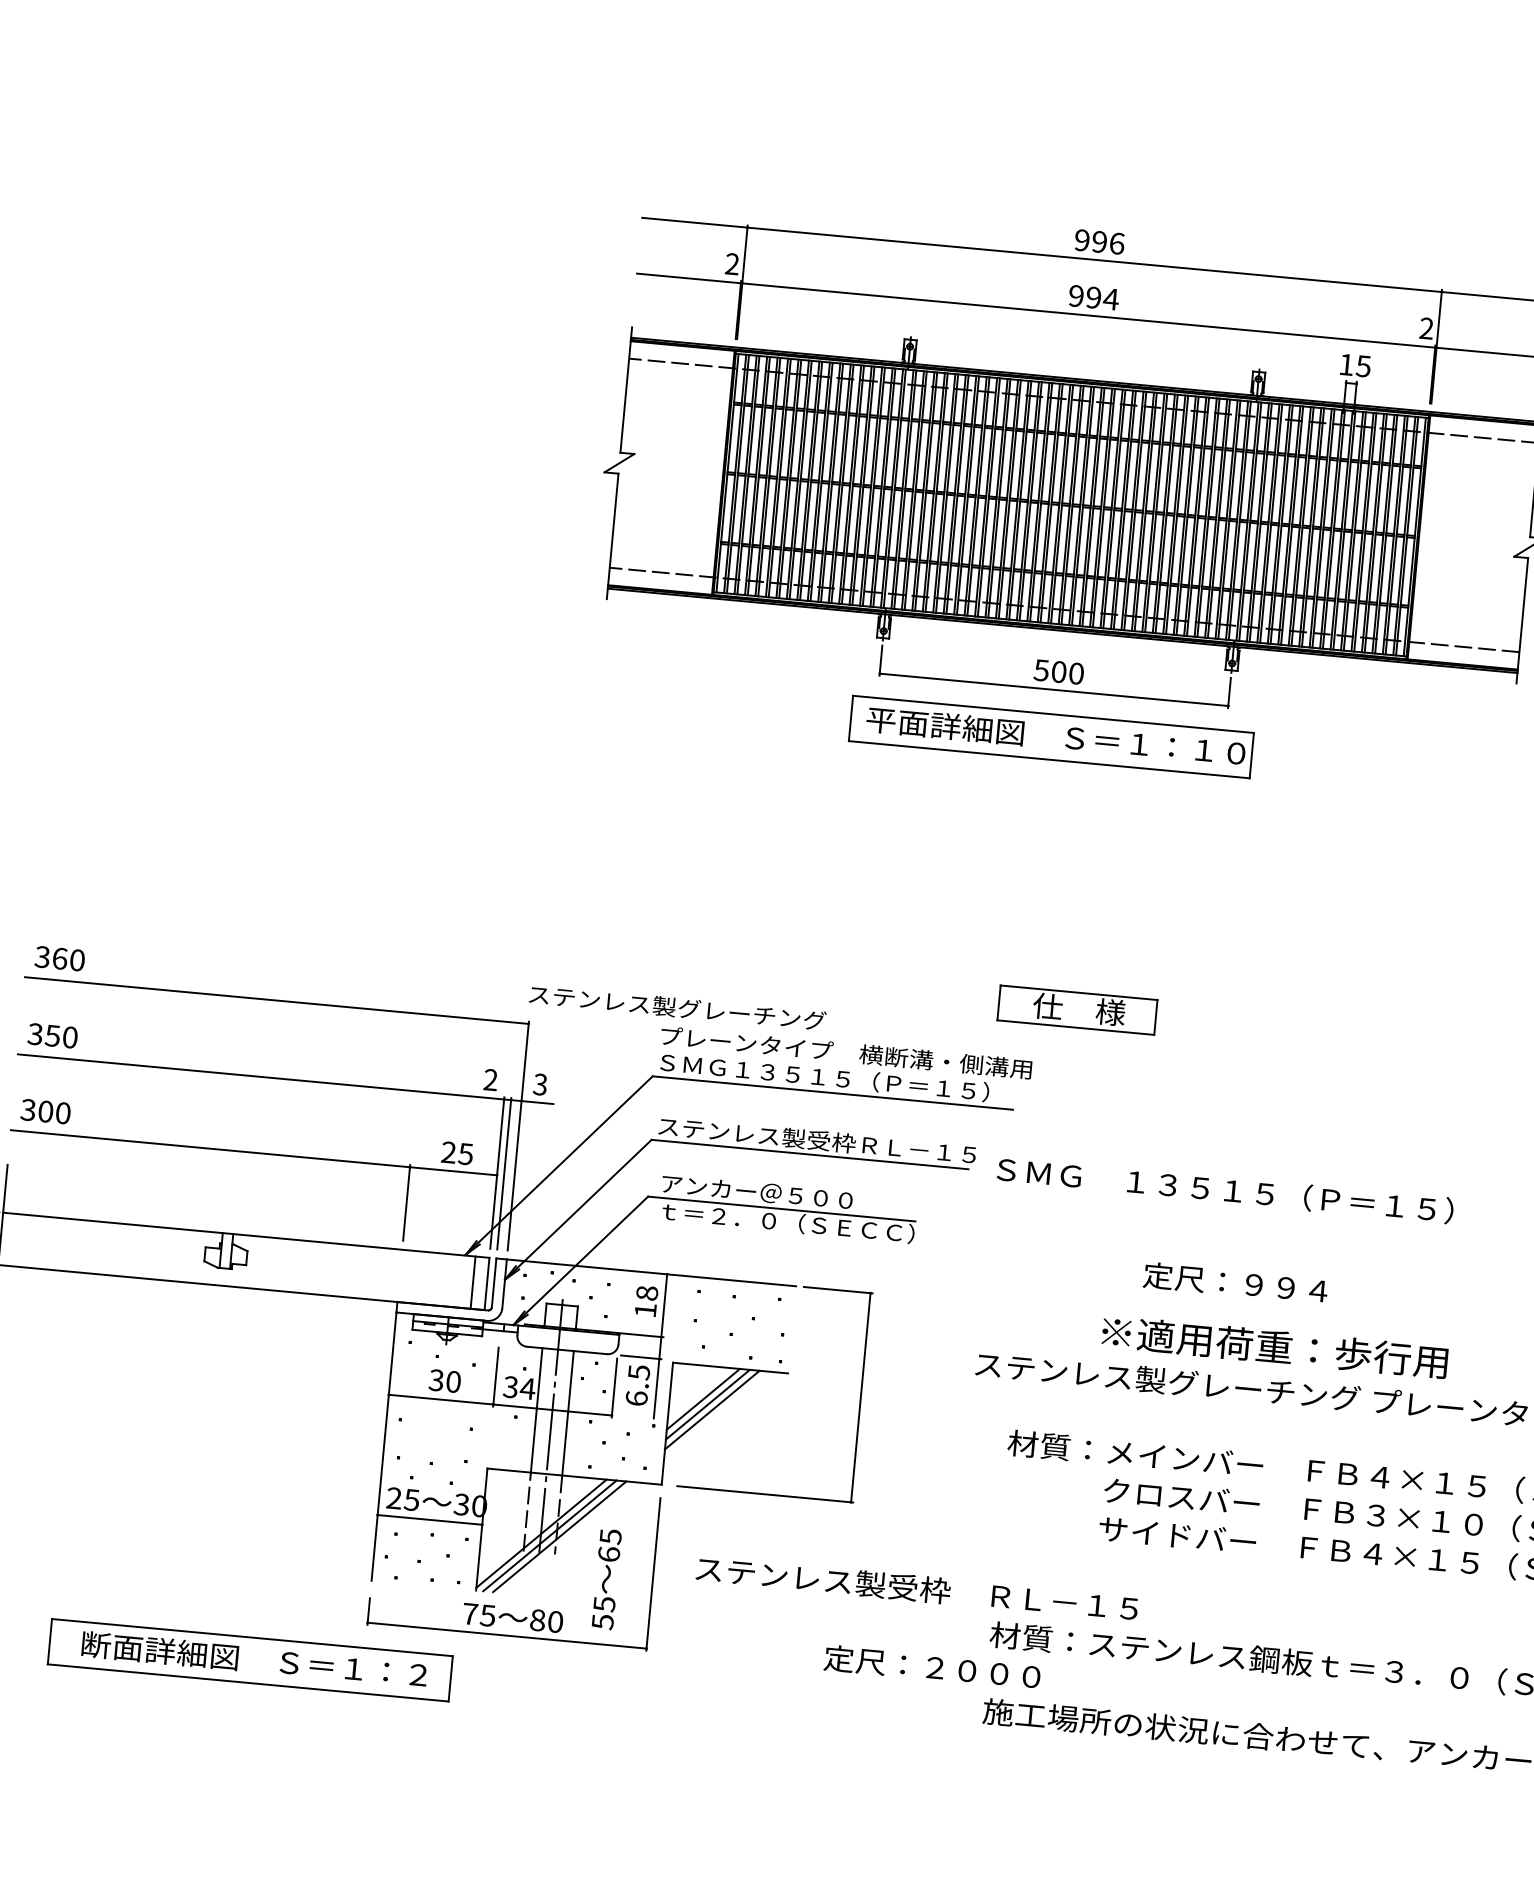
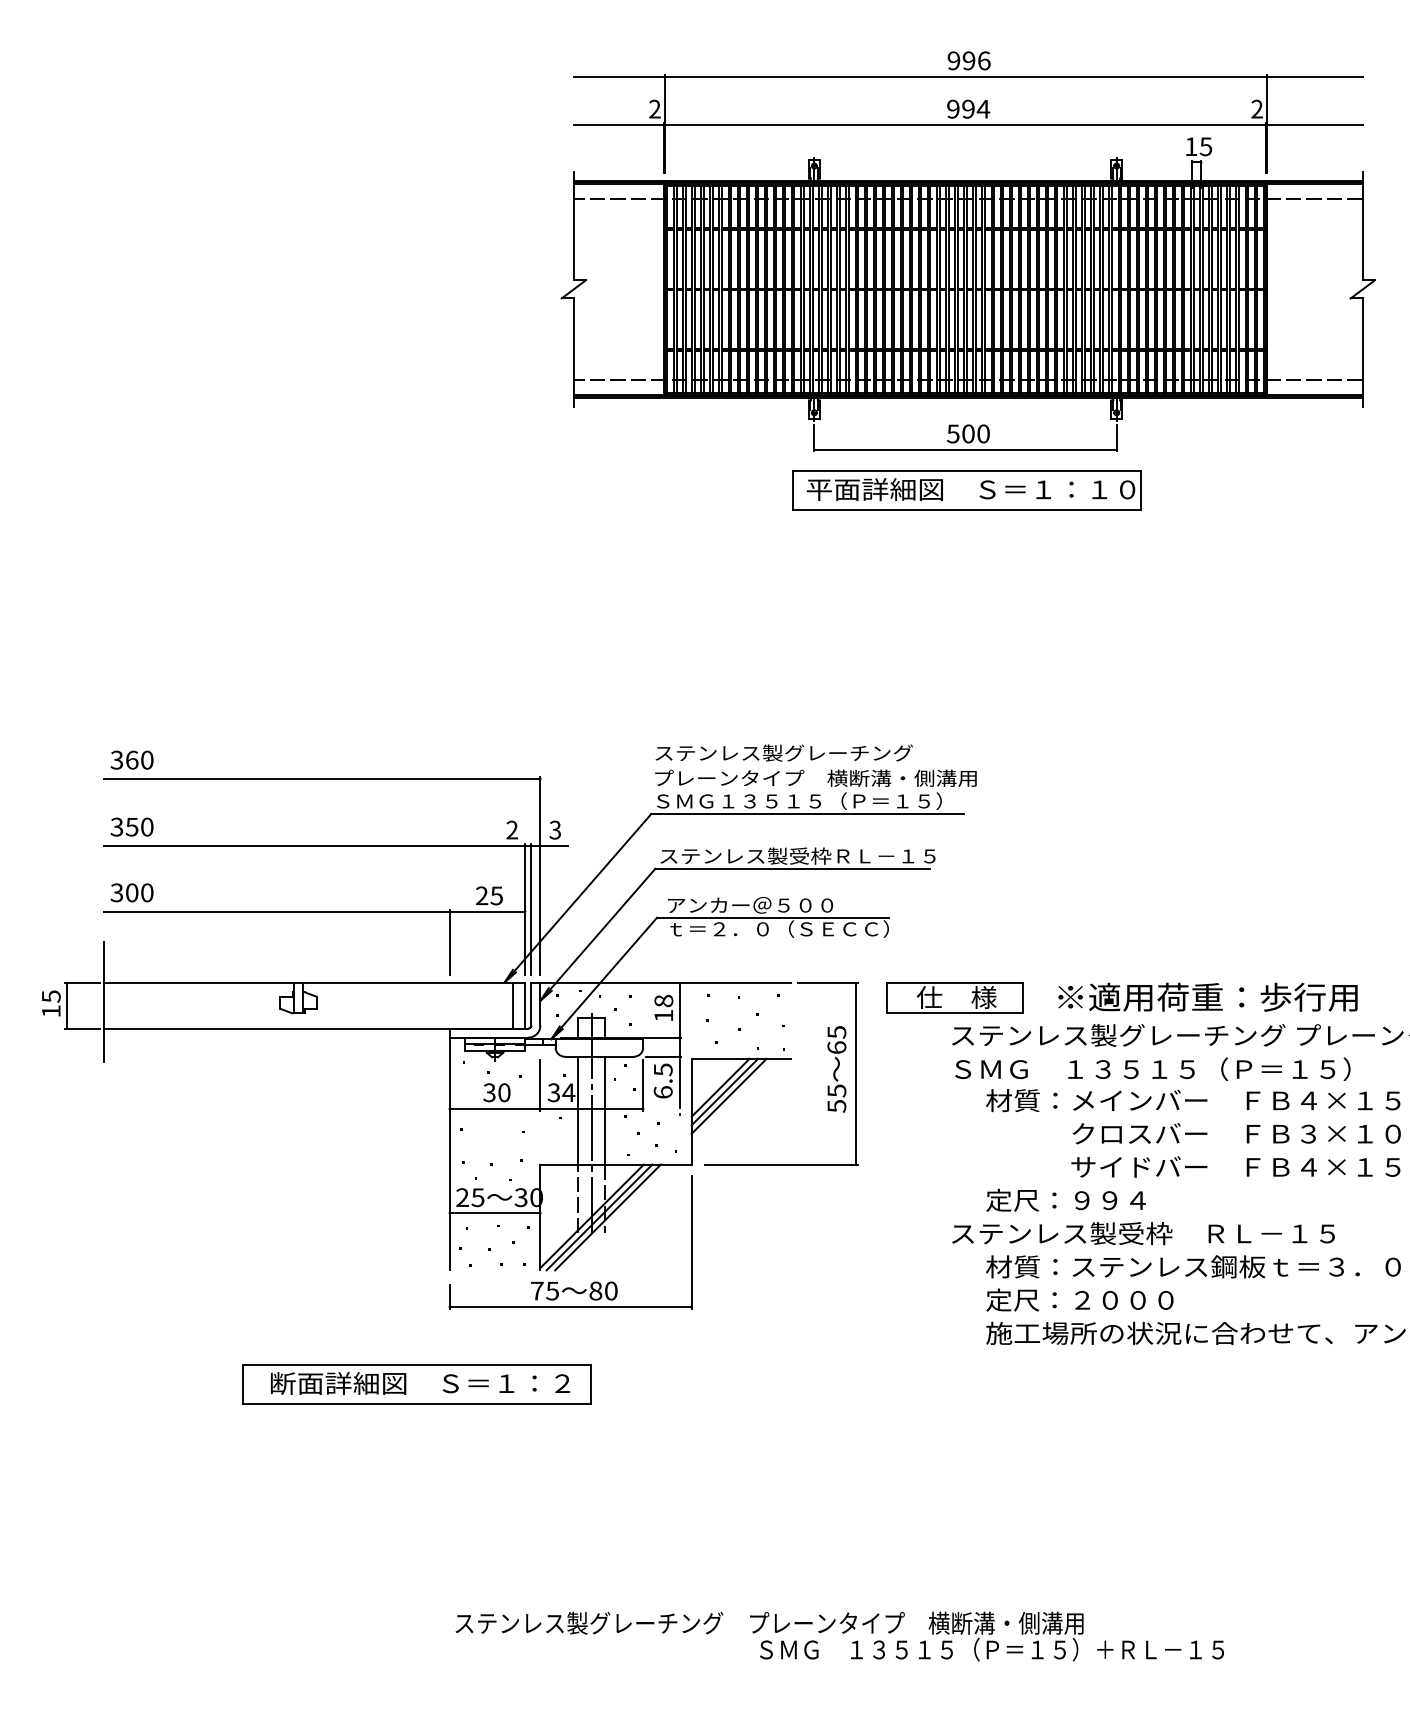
text: (676, 1006) -> (783, 752), moved
part: (1076, 1009) -> (954, 997), moved
text: (1225, 1189) -> (1152, 1068), moved
text: (1235, 1282) -> (1065, 1199), moved
text: (606, 1579) -> (836, 1069), moved
text: (917, 1588) -> (1143, 1233), moved
part: (249, 1660) -> (416, 1384), moved
text: (931, 1666) -> (1079, 1299), moved

